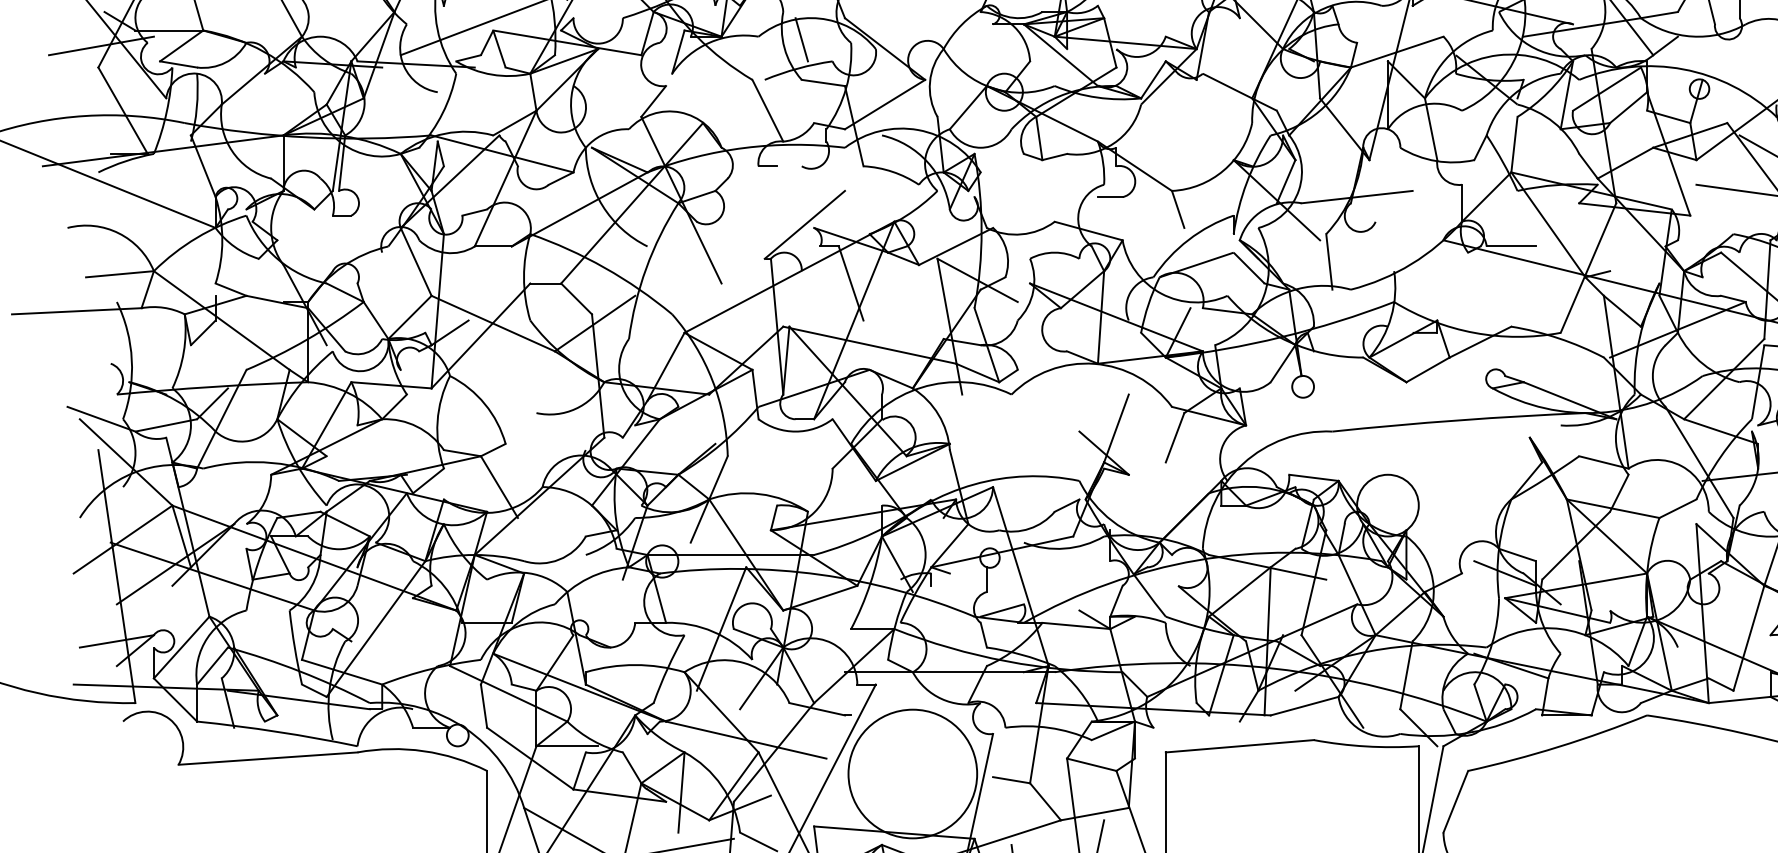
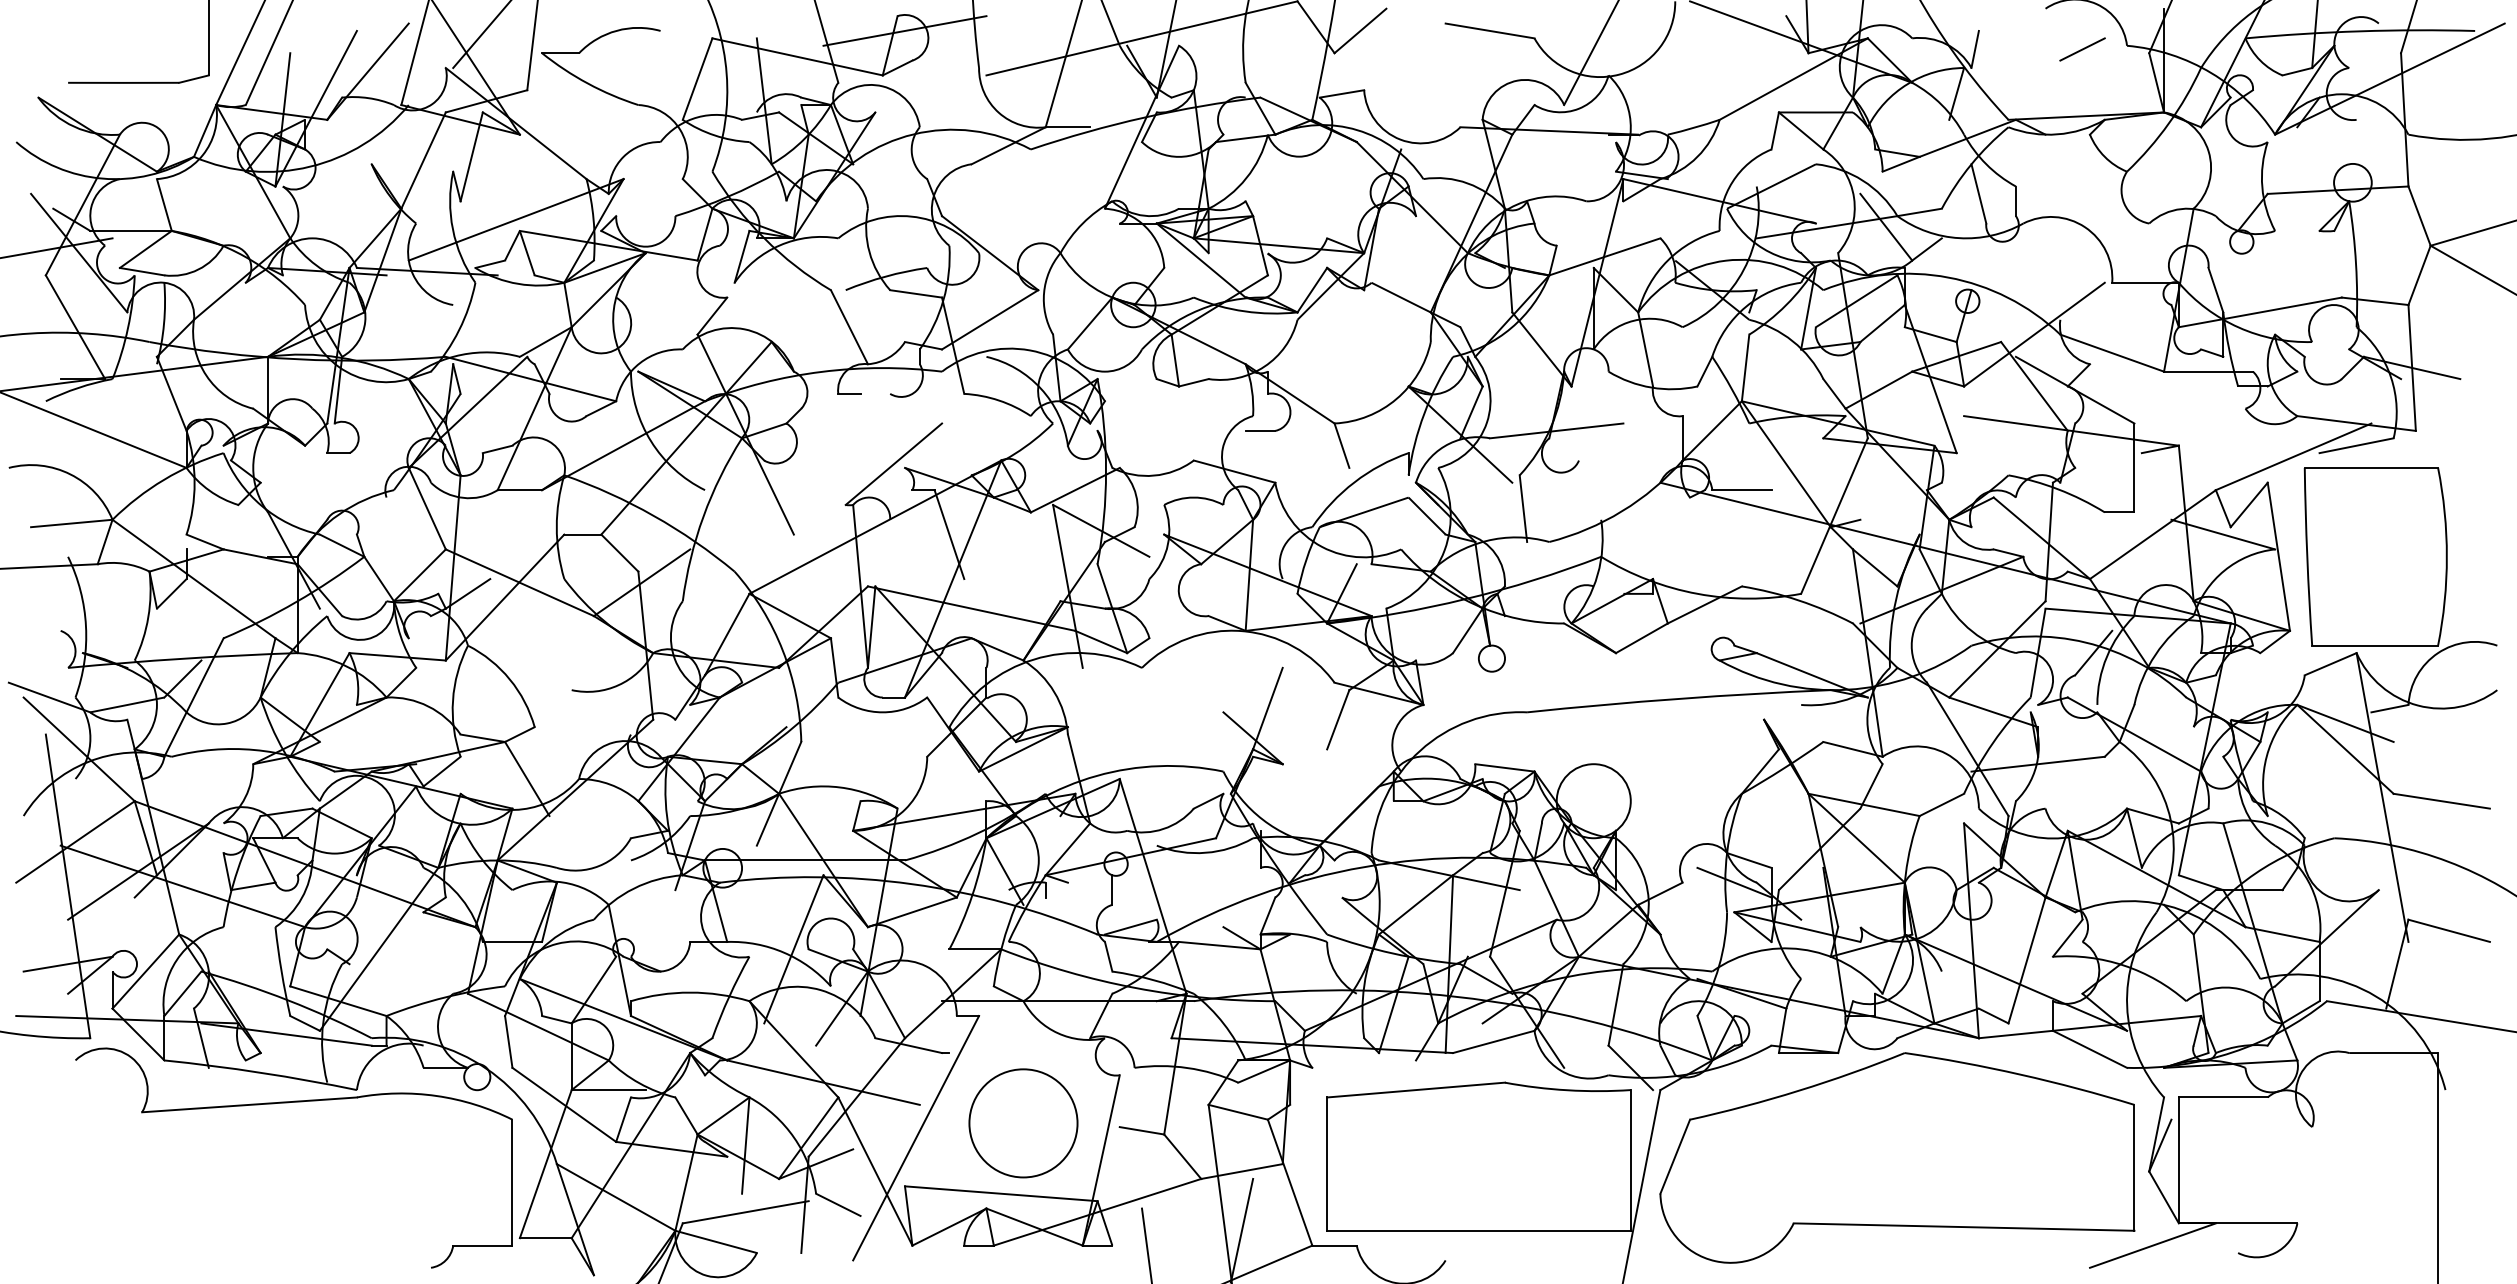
line: (801, 39) -> (889, 241), removed
circle: (912, 774) -> (1023, 1123), size x0.7

